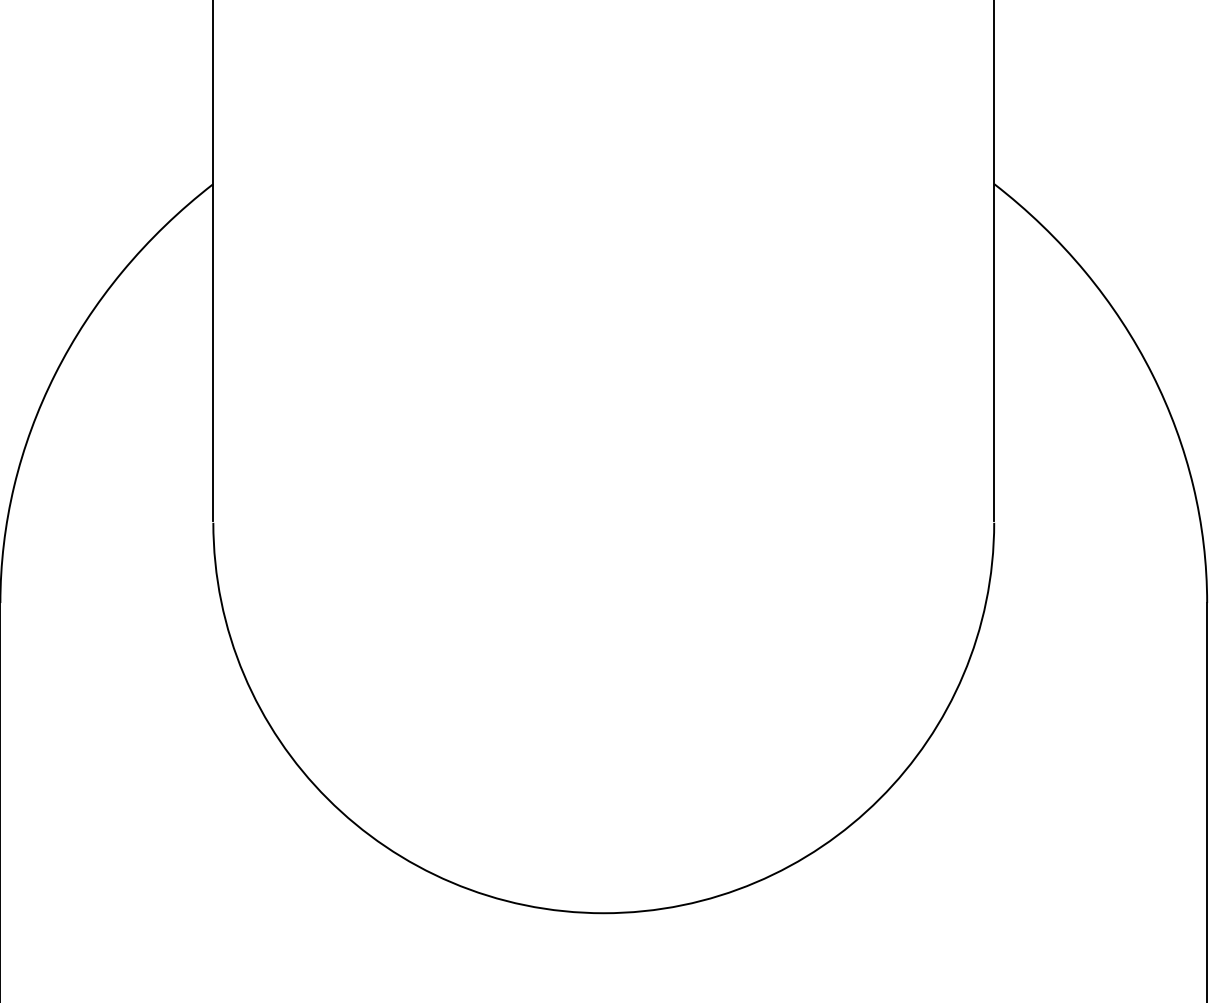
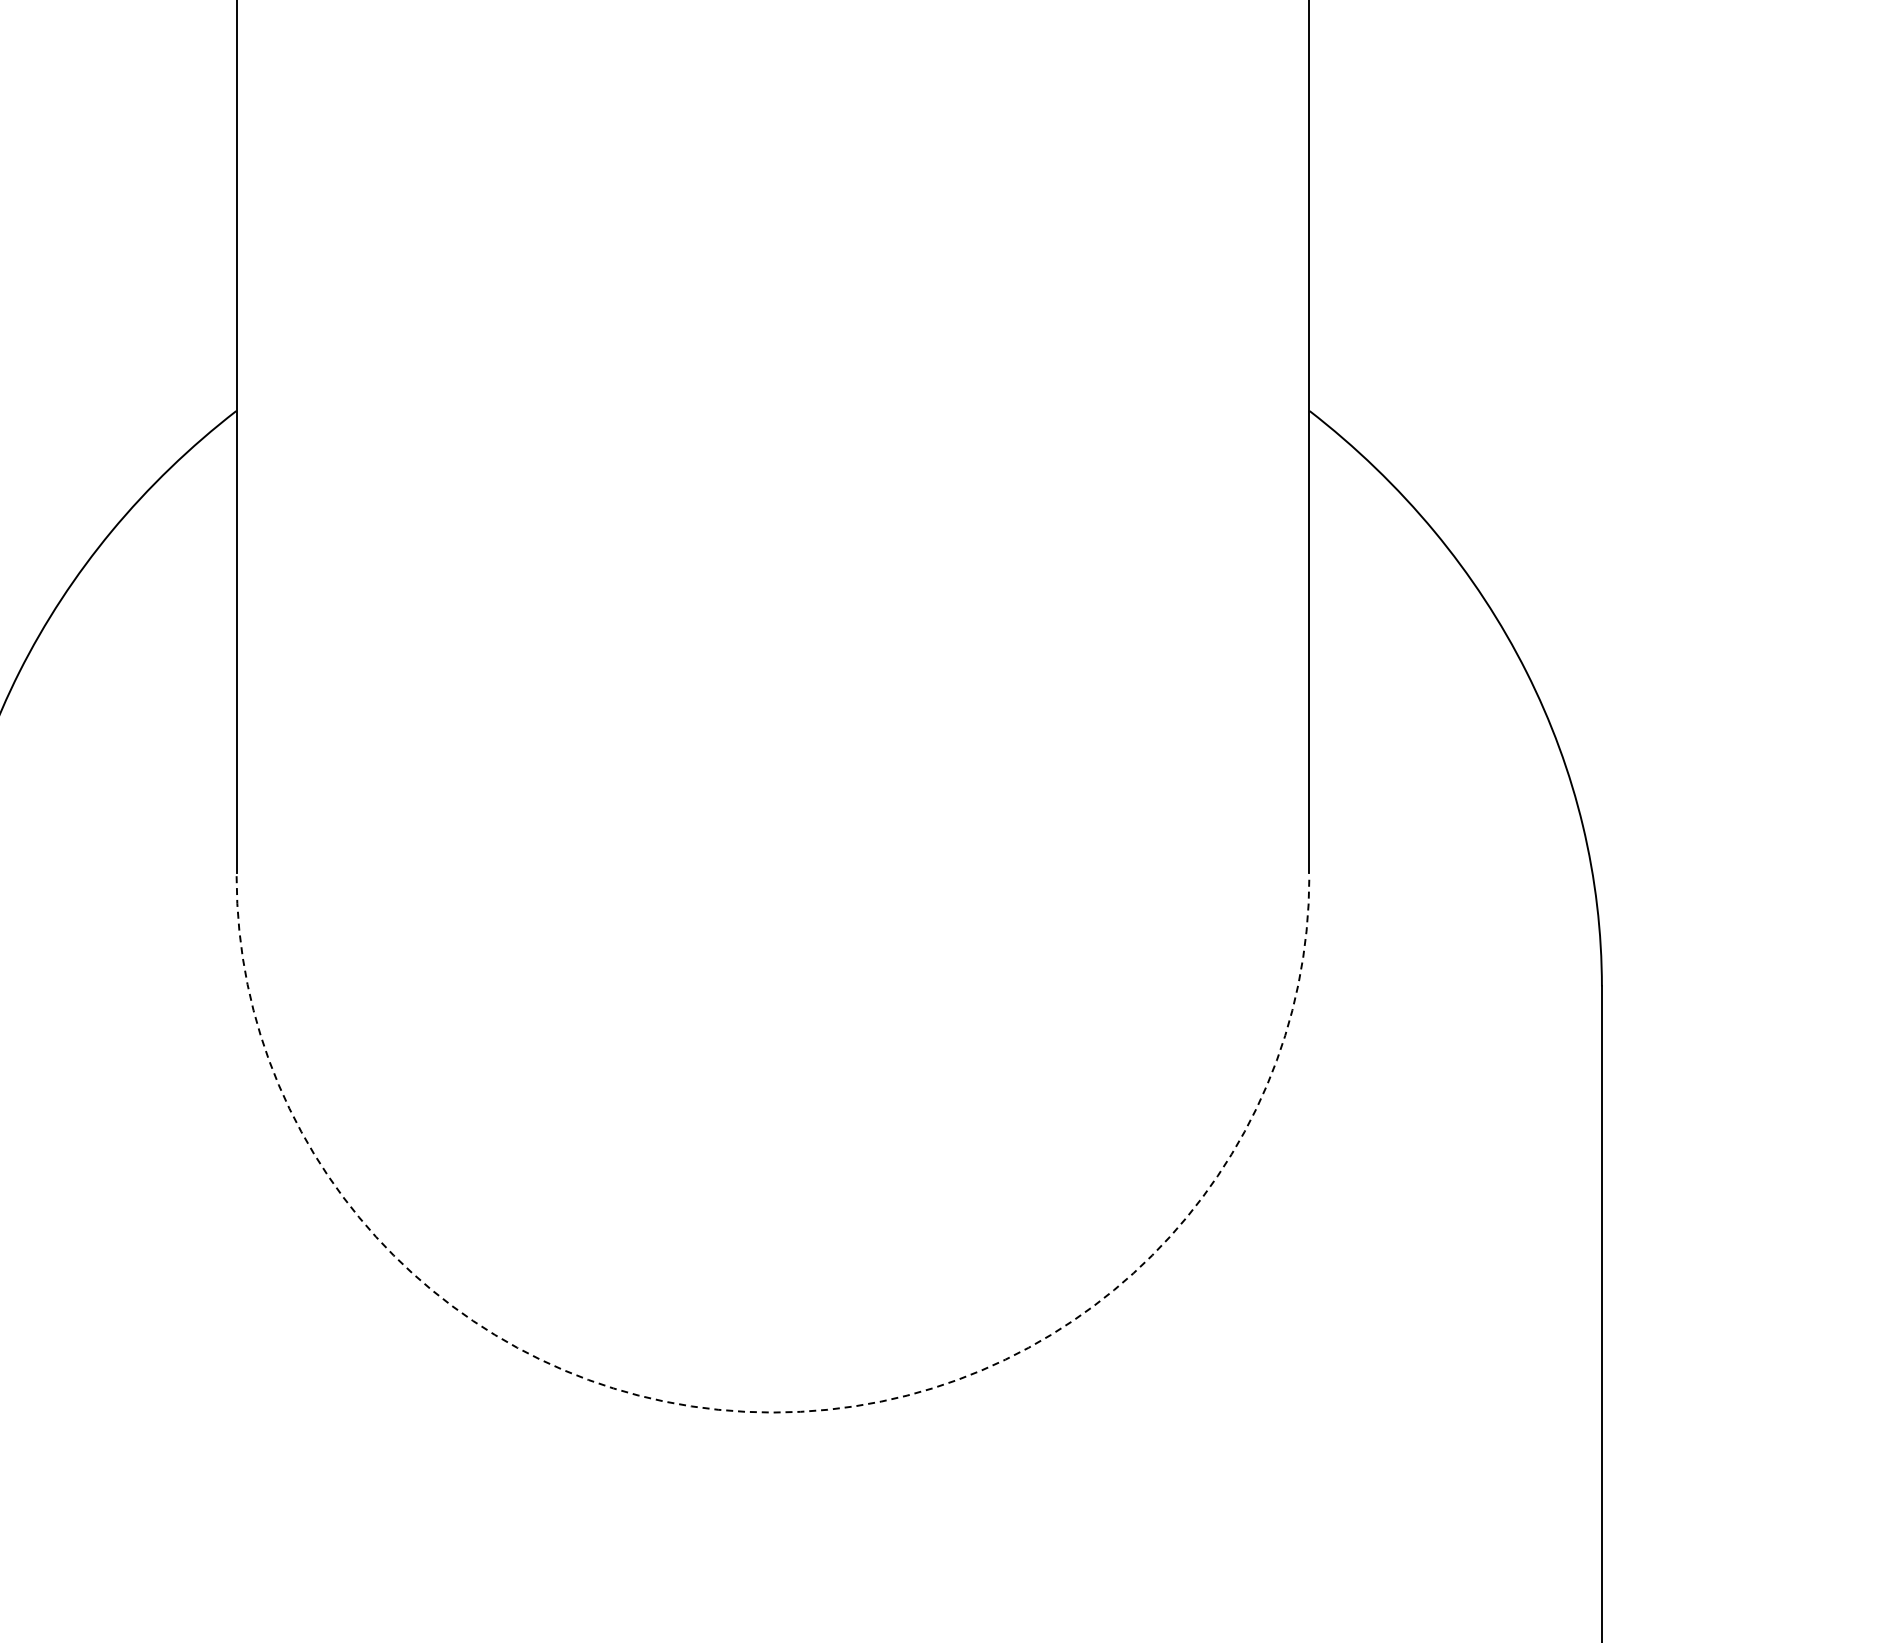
arc: (603, 913) -> (772, 1412), solid -> dashed

